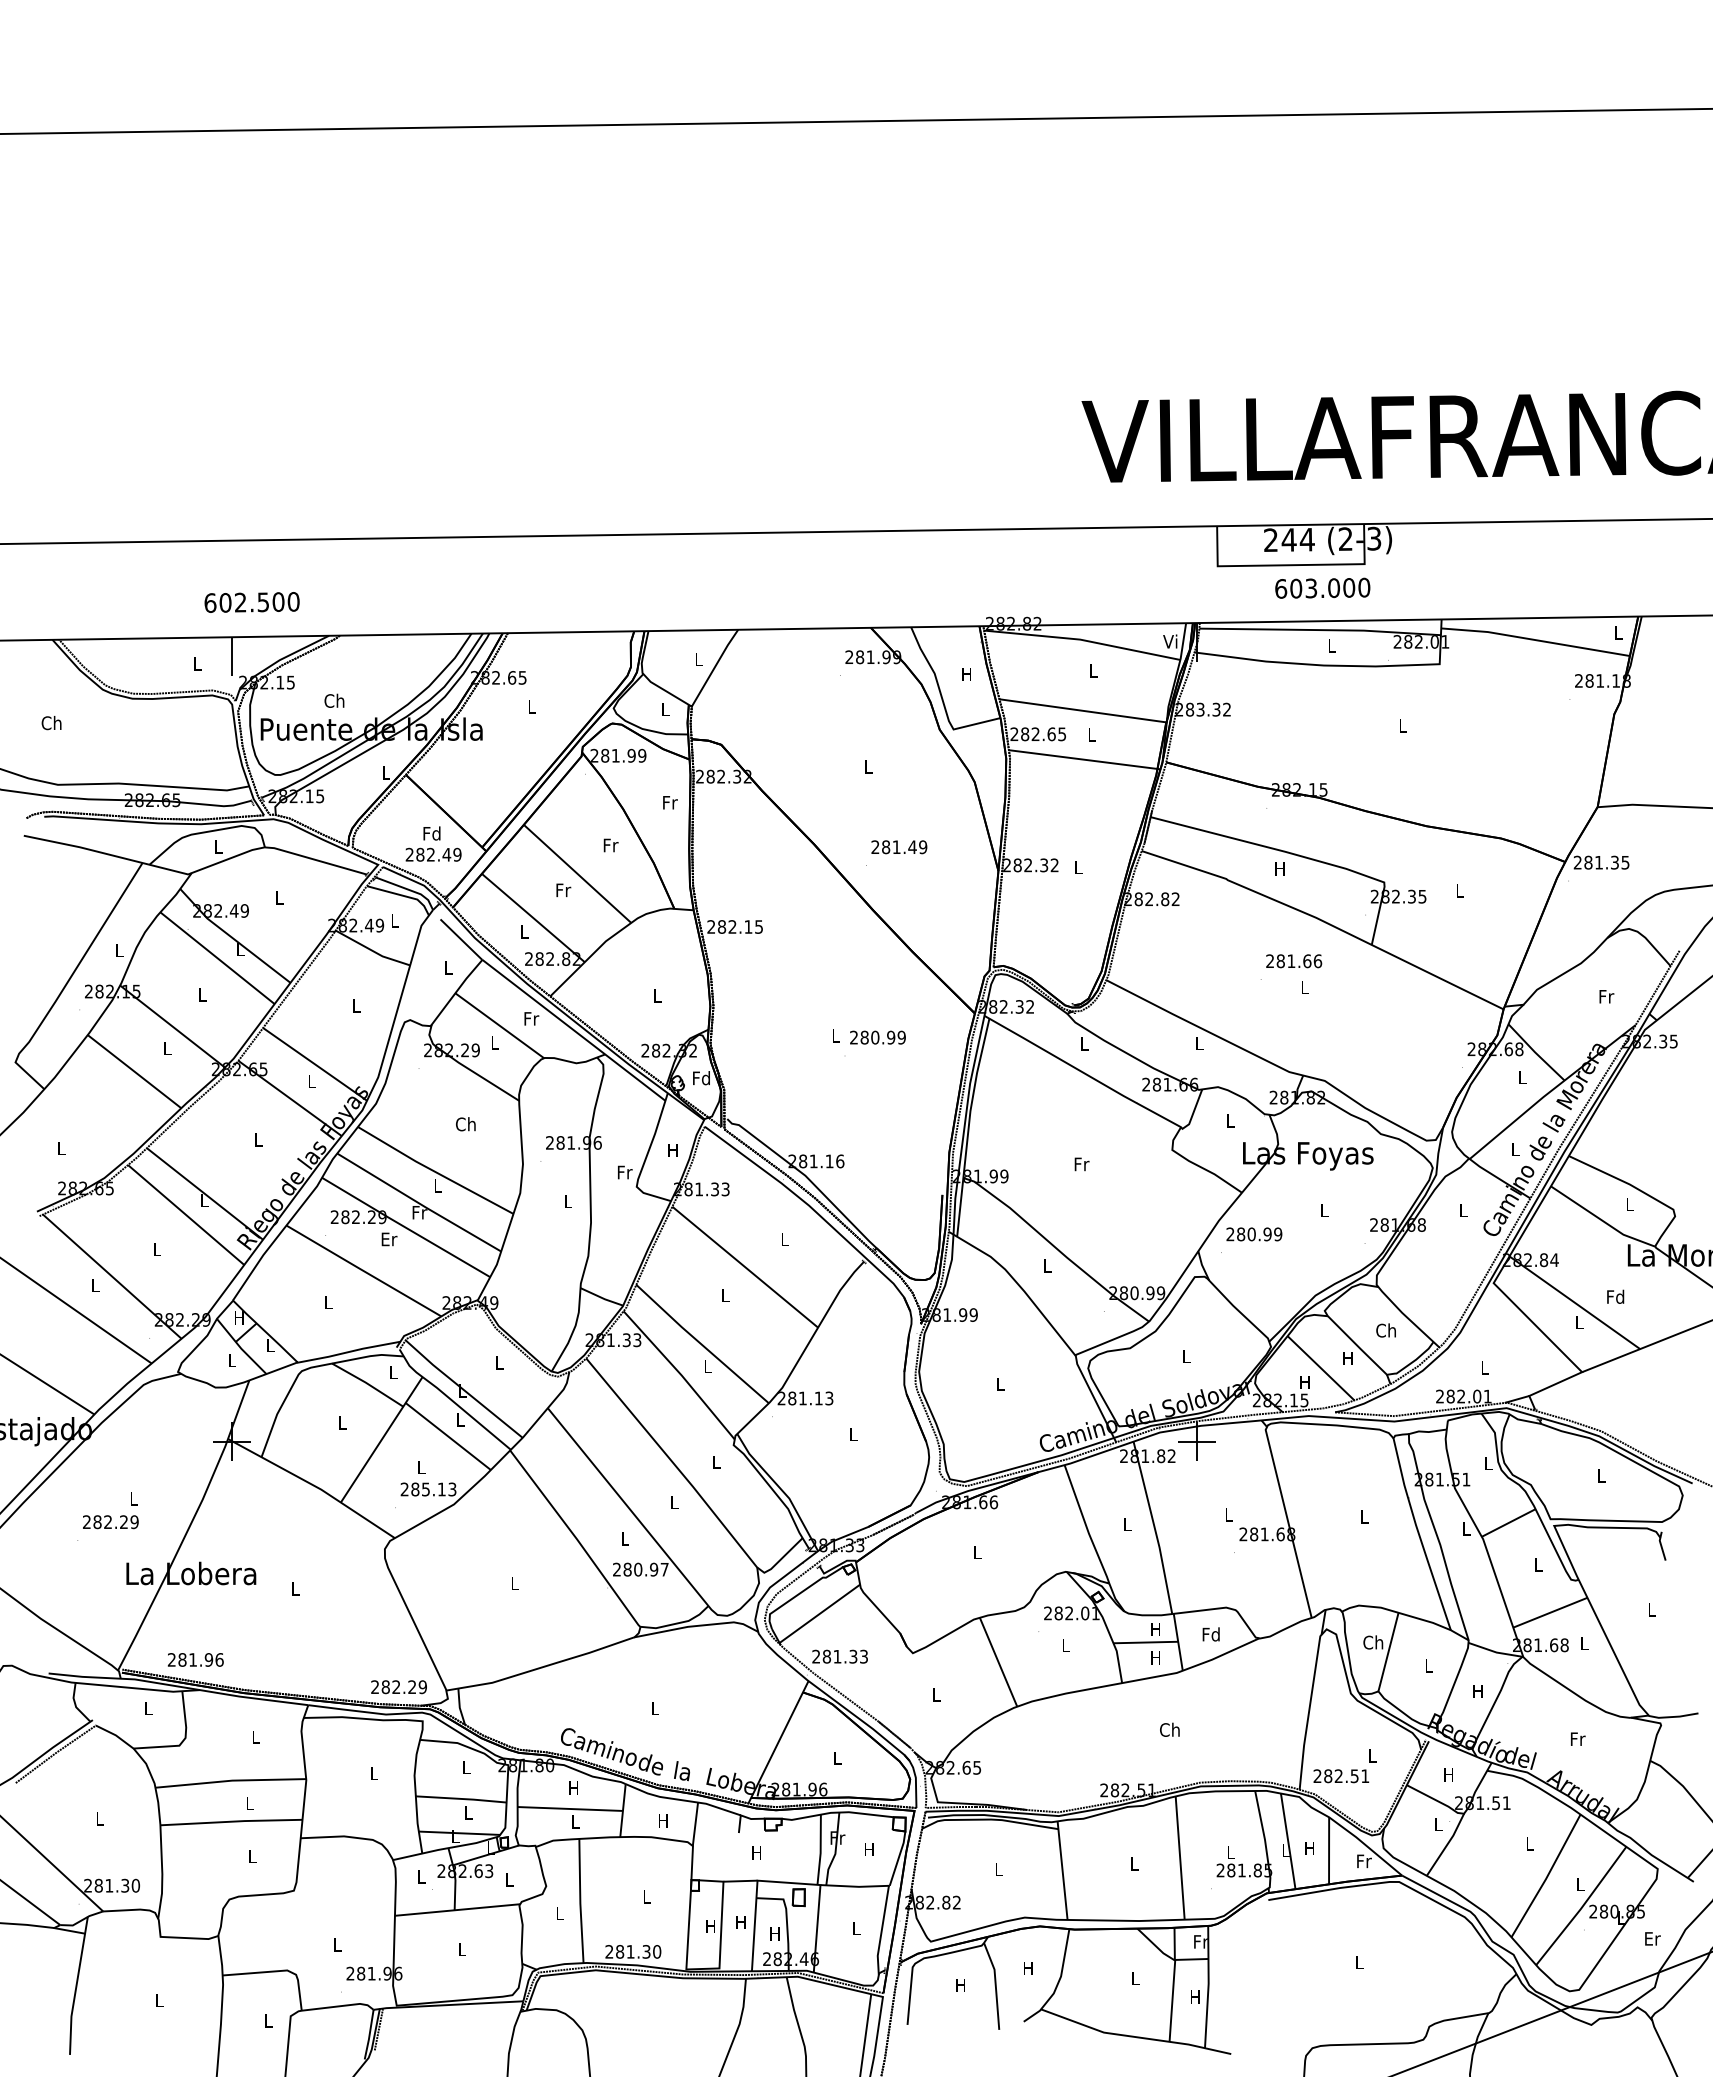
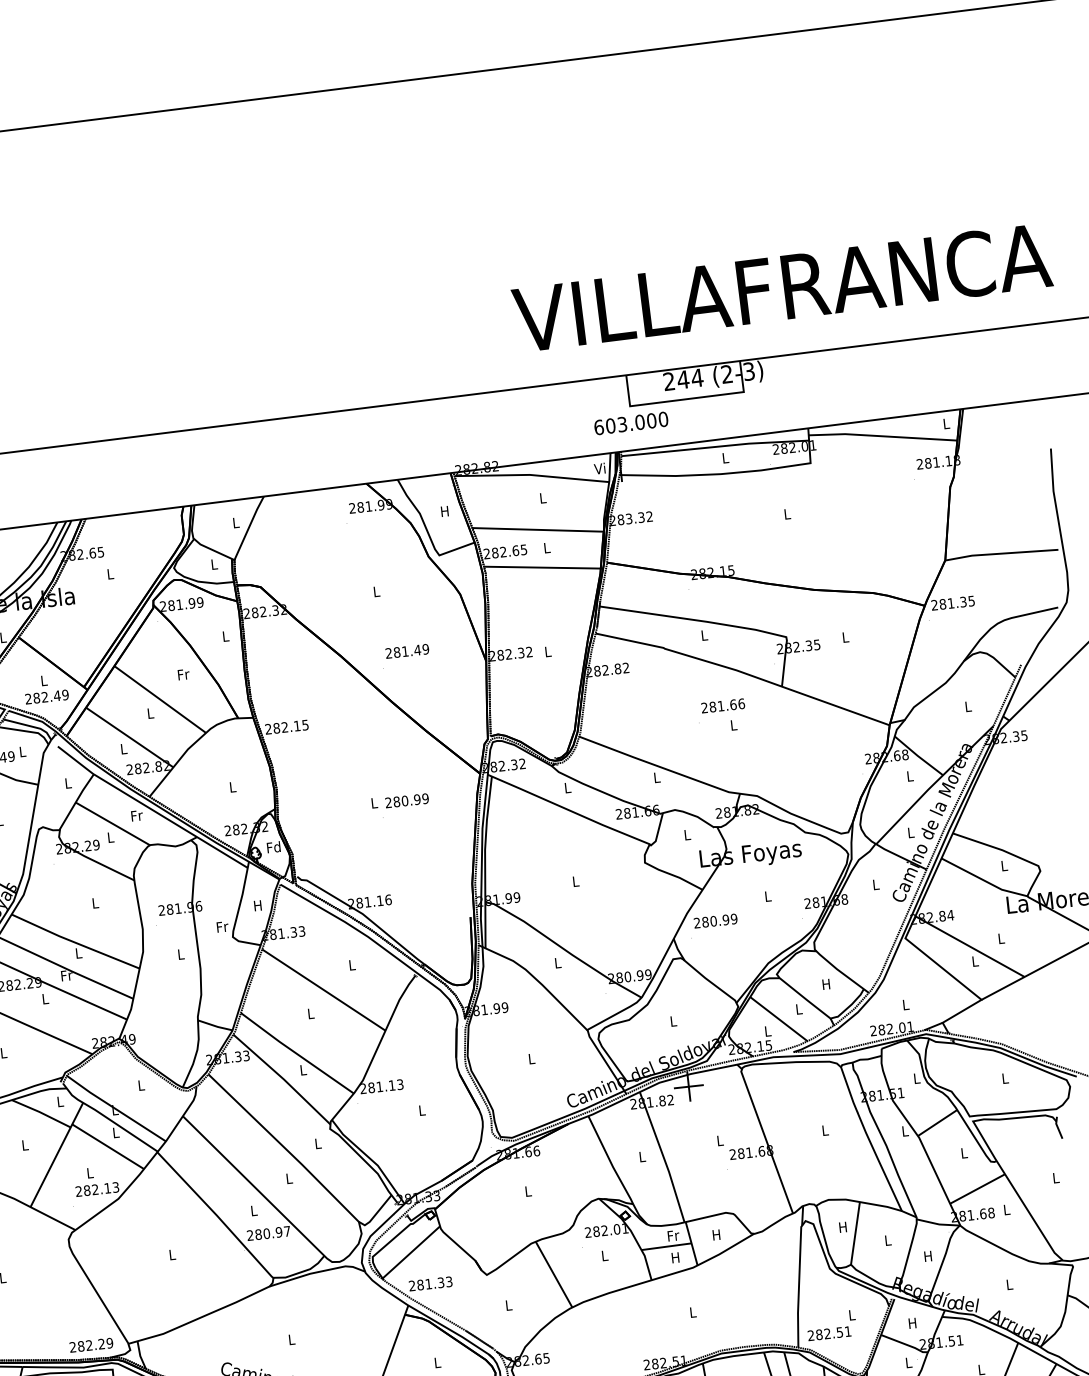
text: (1322, 587) -> (631, 422), moved
text: (670, 802) -> (226, 636), Fr -> L
text: (431, 833) -> (43, 680), Fd -> L
text: (1279, 868) -> (703, 635), H -> L
text: (563, 890) -> (150, 713), Fr -> L
text: (1606, 996) -> (968, 706), Fr -> L
text: (465, 1124) -> (94, 903), Ch -> L
text: (1081, 1164) -> (575, 881), Fr -> L
text: (389, 1239) -> (45, 999), Er -> L
text: (1615, 1296) -> (1001, 938), Fd -> L
text: (1385, 1330) -> (825, 984), Ch -> H
text: (1347, 1358) -> (798, 1009), H -> L
text: (1304, 1382) -> (767, 1031), H -> L
text: (425, 1489) -> (95, 1189), 285.13 -> 282.13
text: (1156, 1629) -> (673, 1235), H -> Fr
text: (1210, 1634) -> (715, 1234), Fd -> H
text: (1373, 1642) -> (843, 1227), Ch -> H
text: (1169, 1729) -> (692, 1312), Ch -> L
text: (1578, 1738) -> (1010, 1284), Fr -> L

